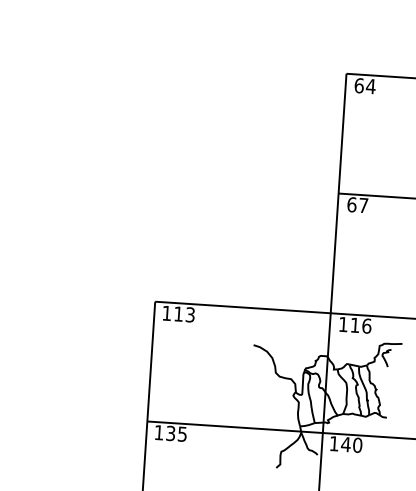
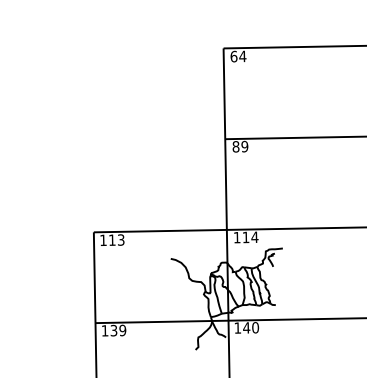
text: (357, 204) -> (240, 146), 67 -> 89
text: (366, 326) -> (254, 237), 116 -> 114
text: (182, 432) -> (122, 329), 135 -> 139

